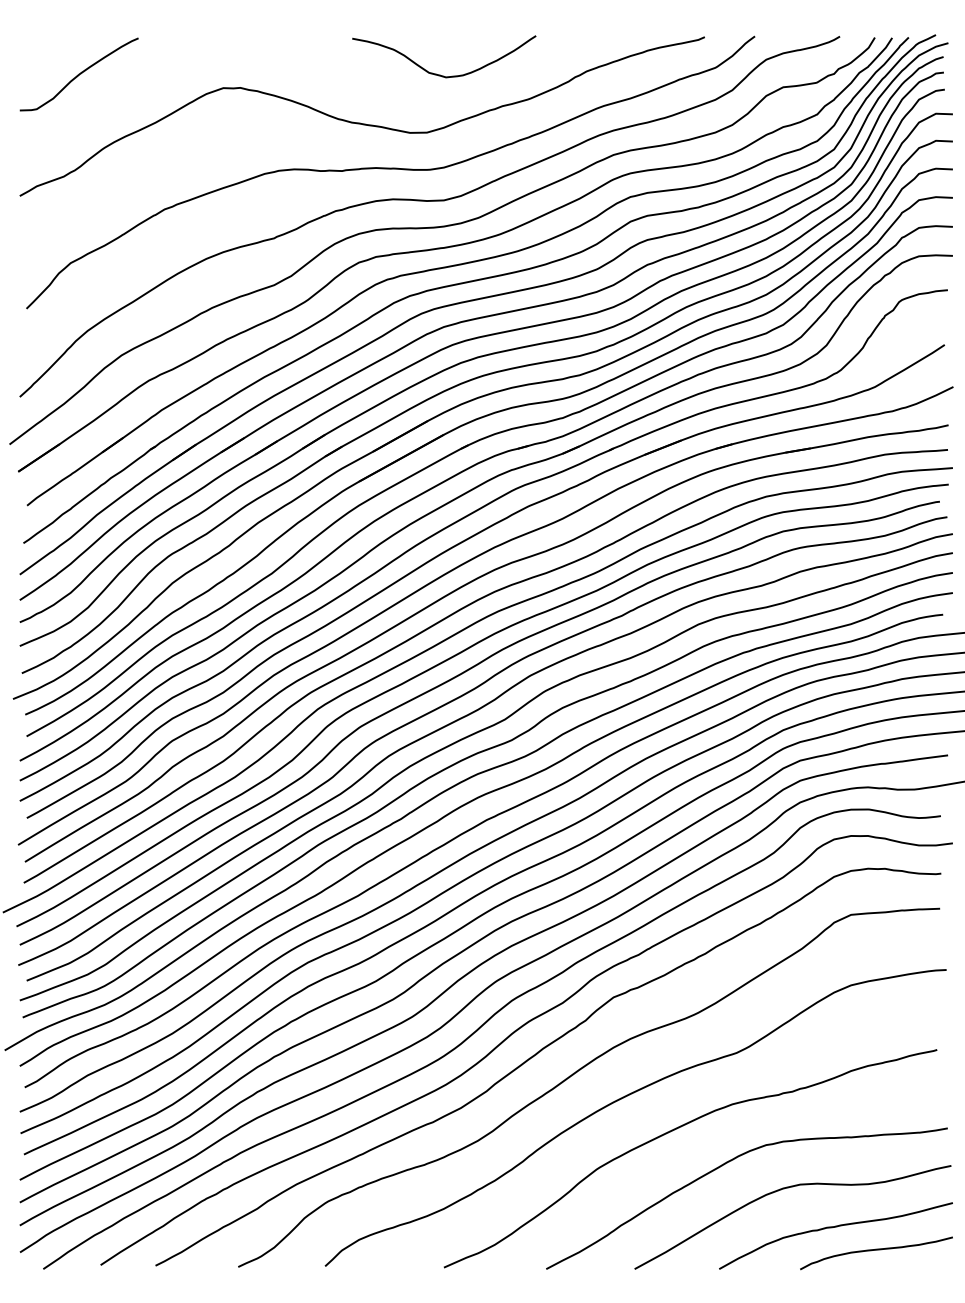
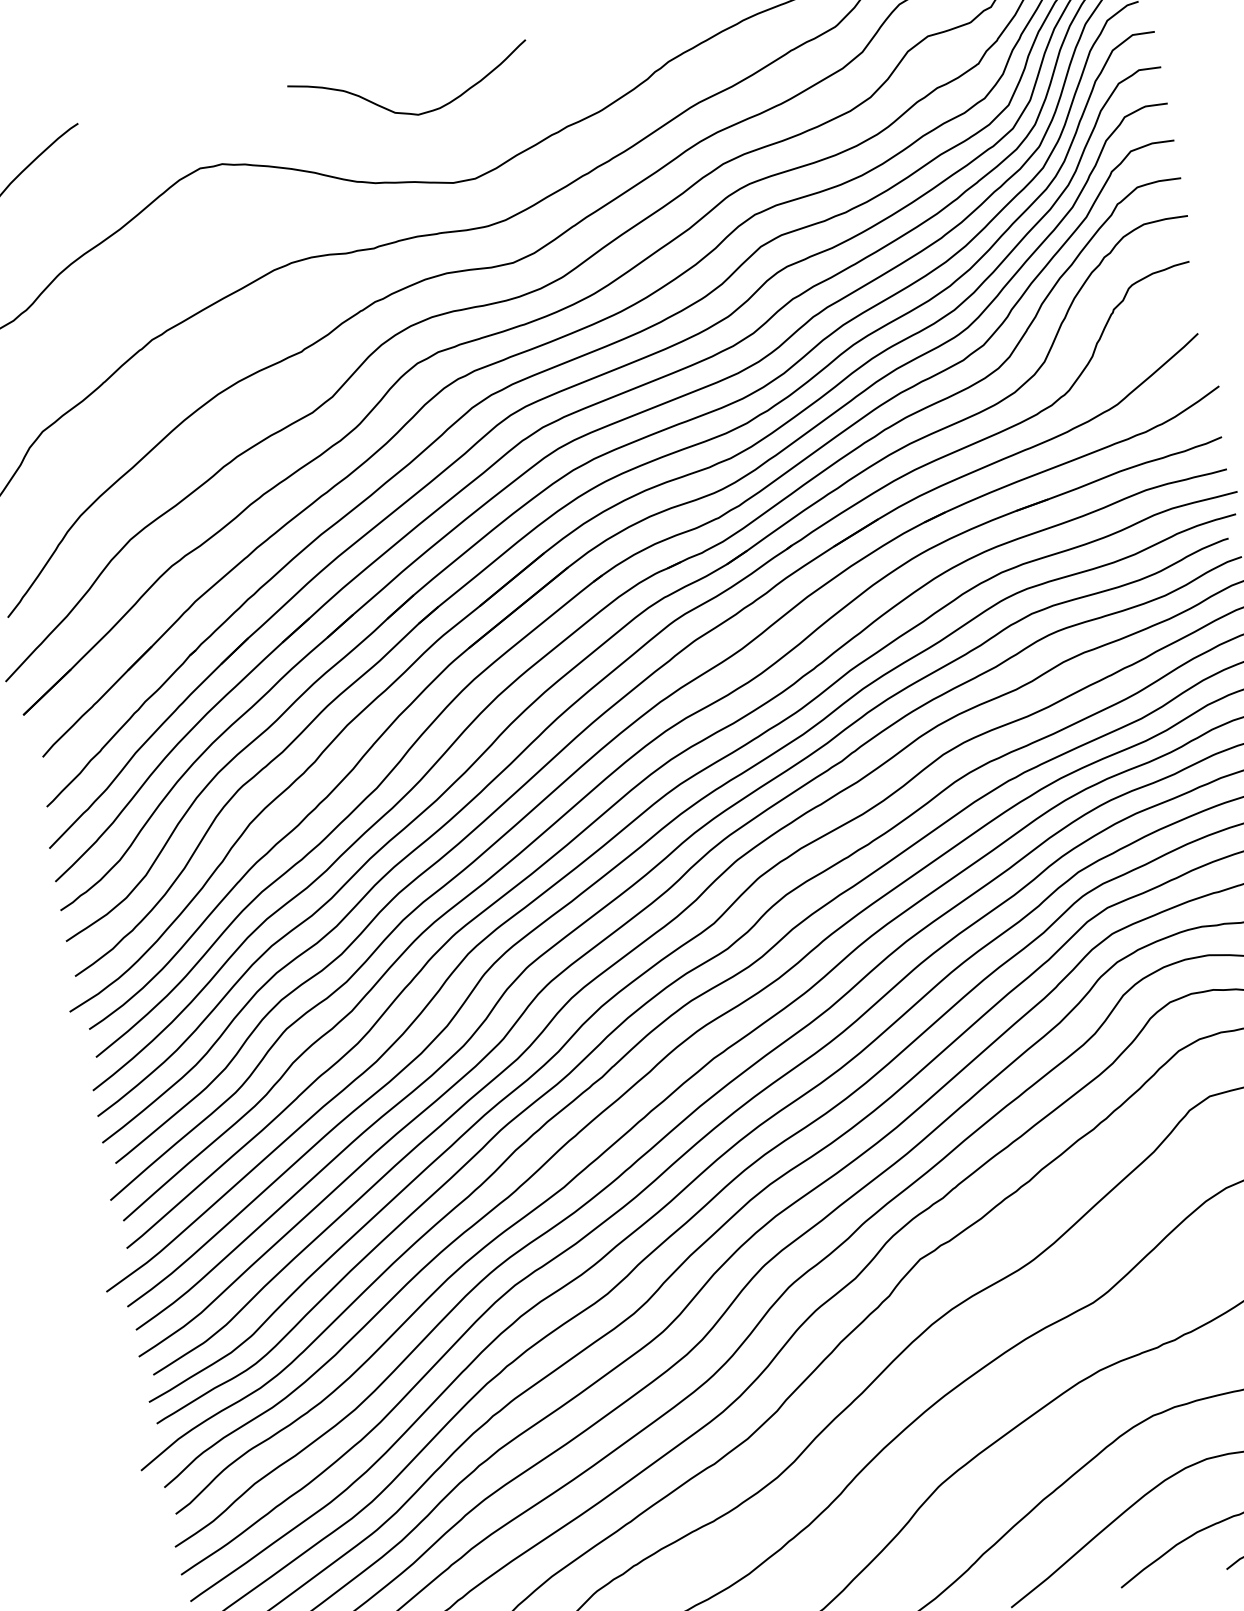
curve: (440, 74) -> (410, 112), moved

